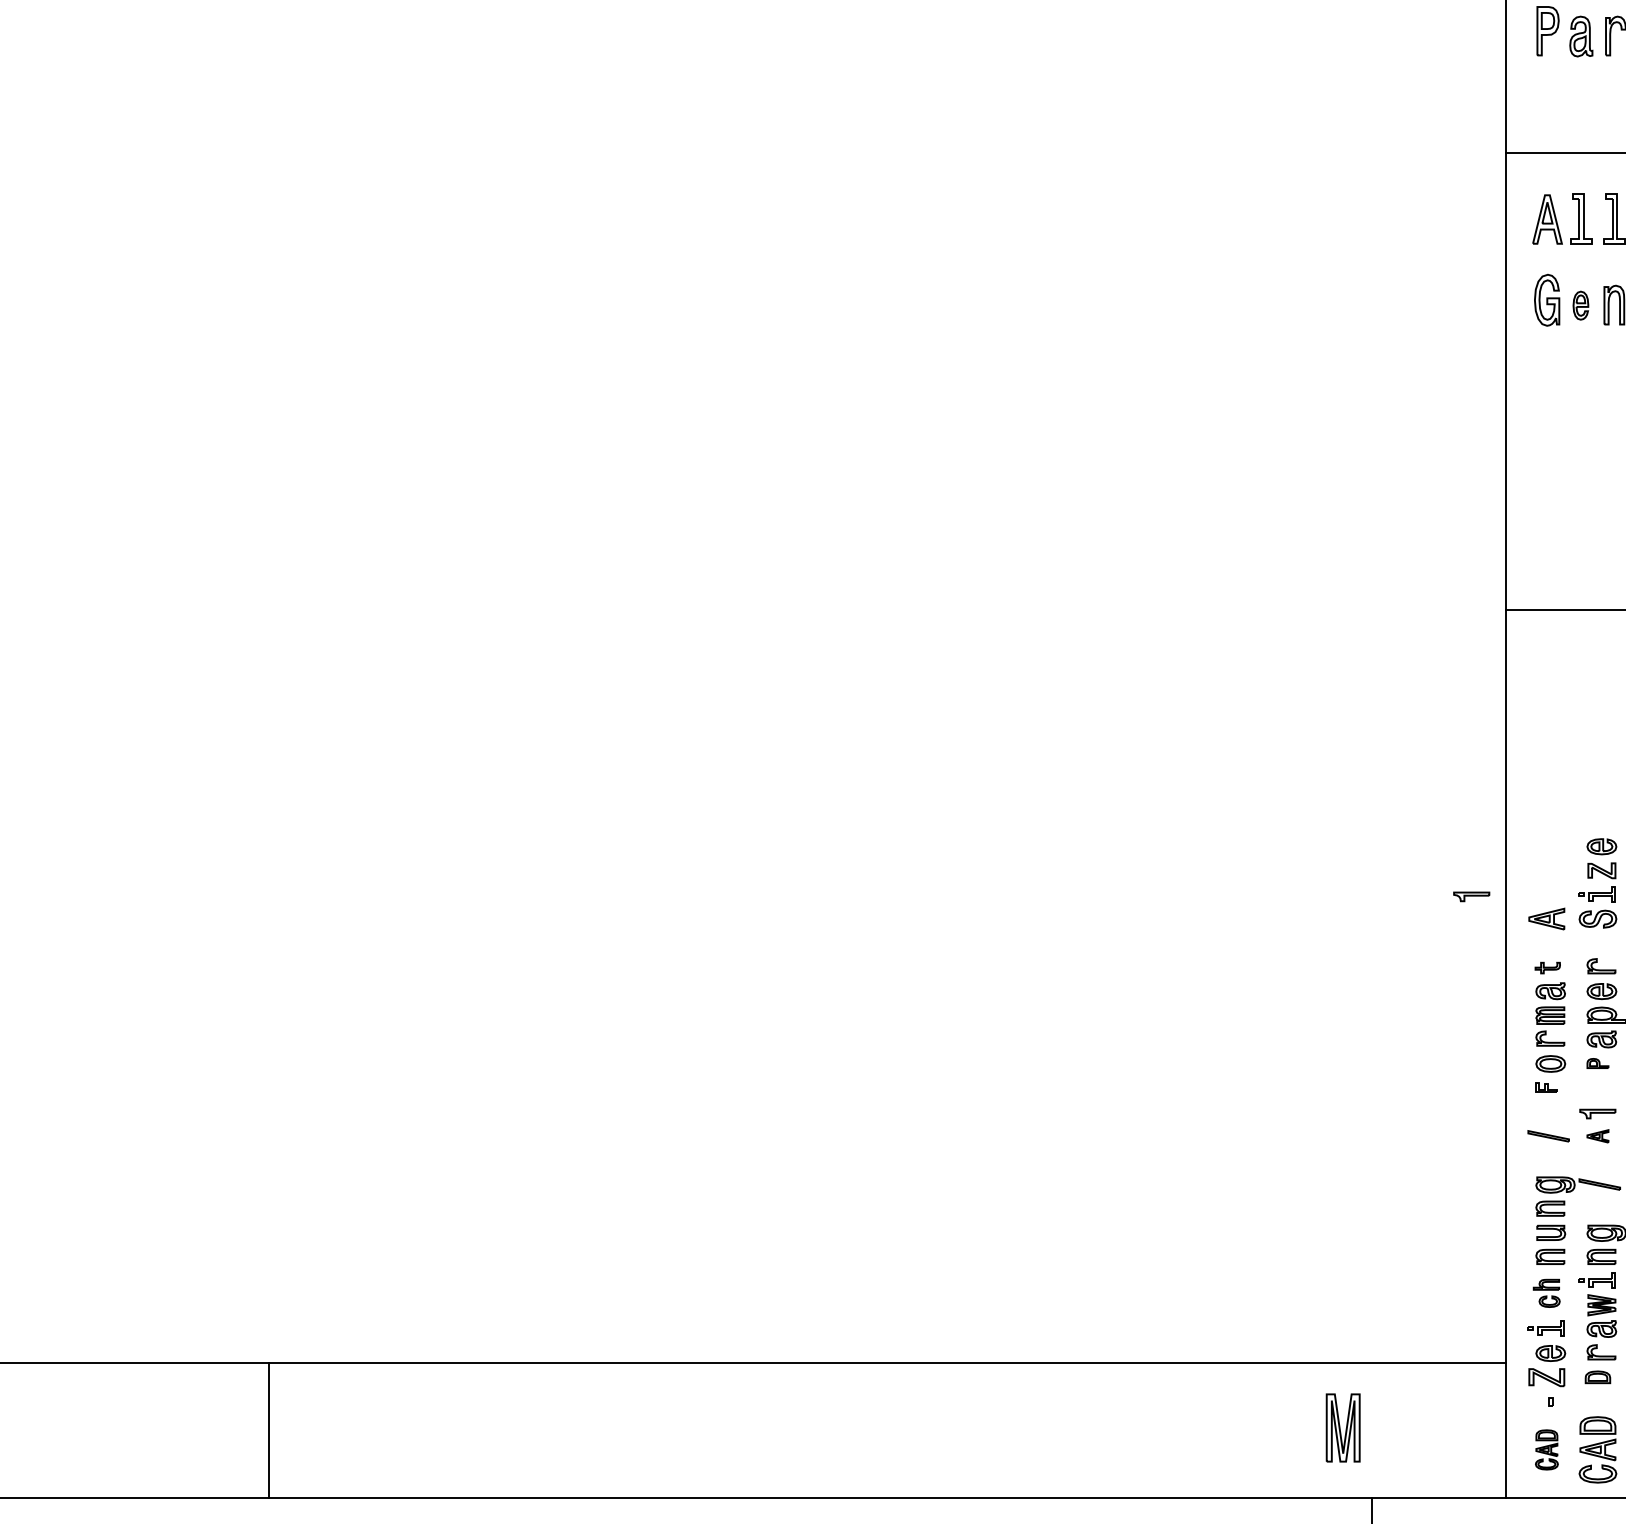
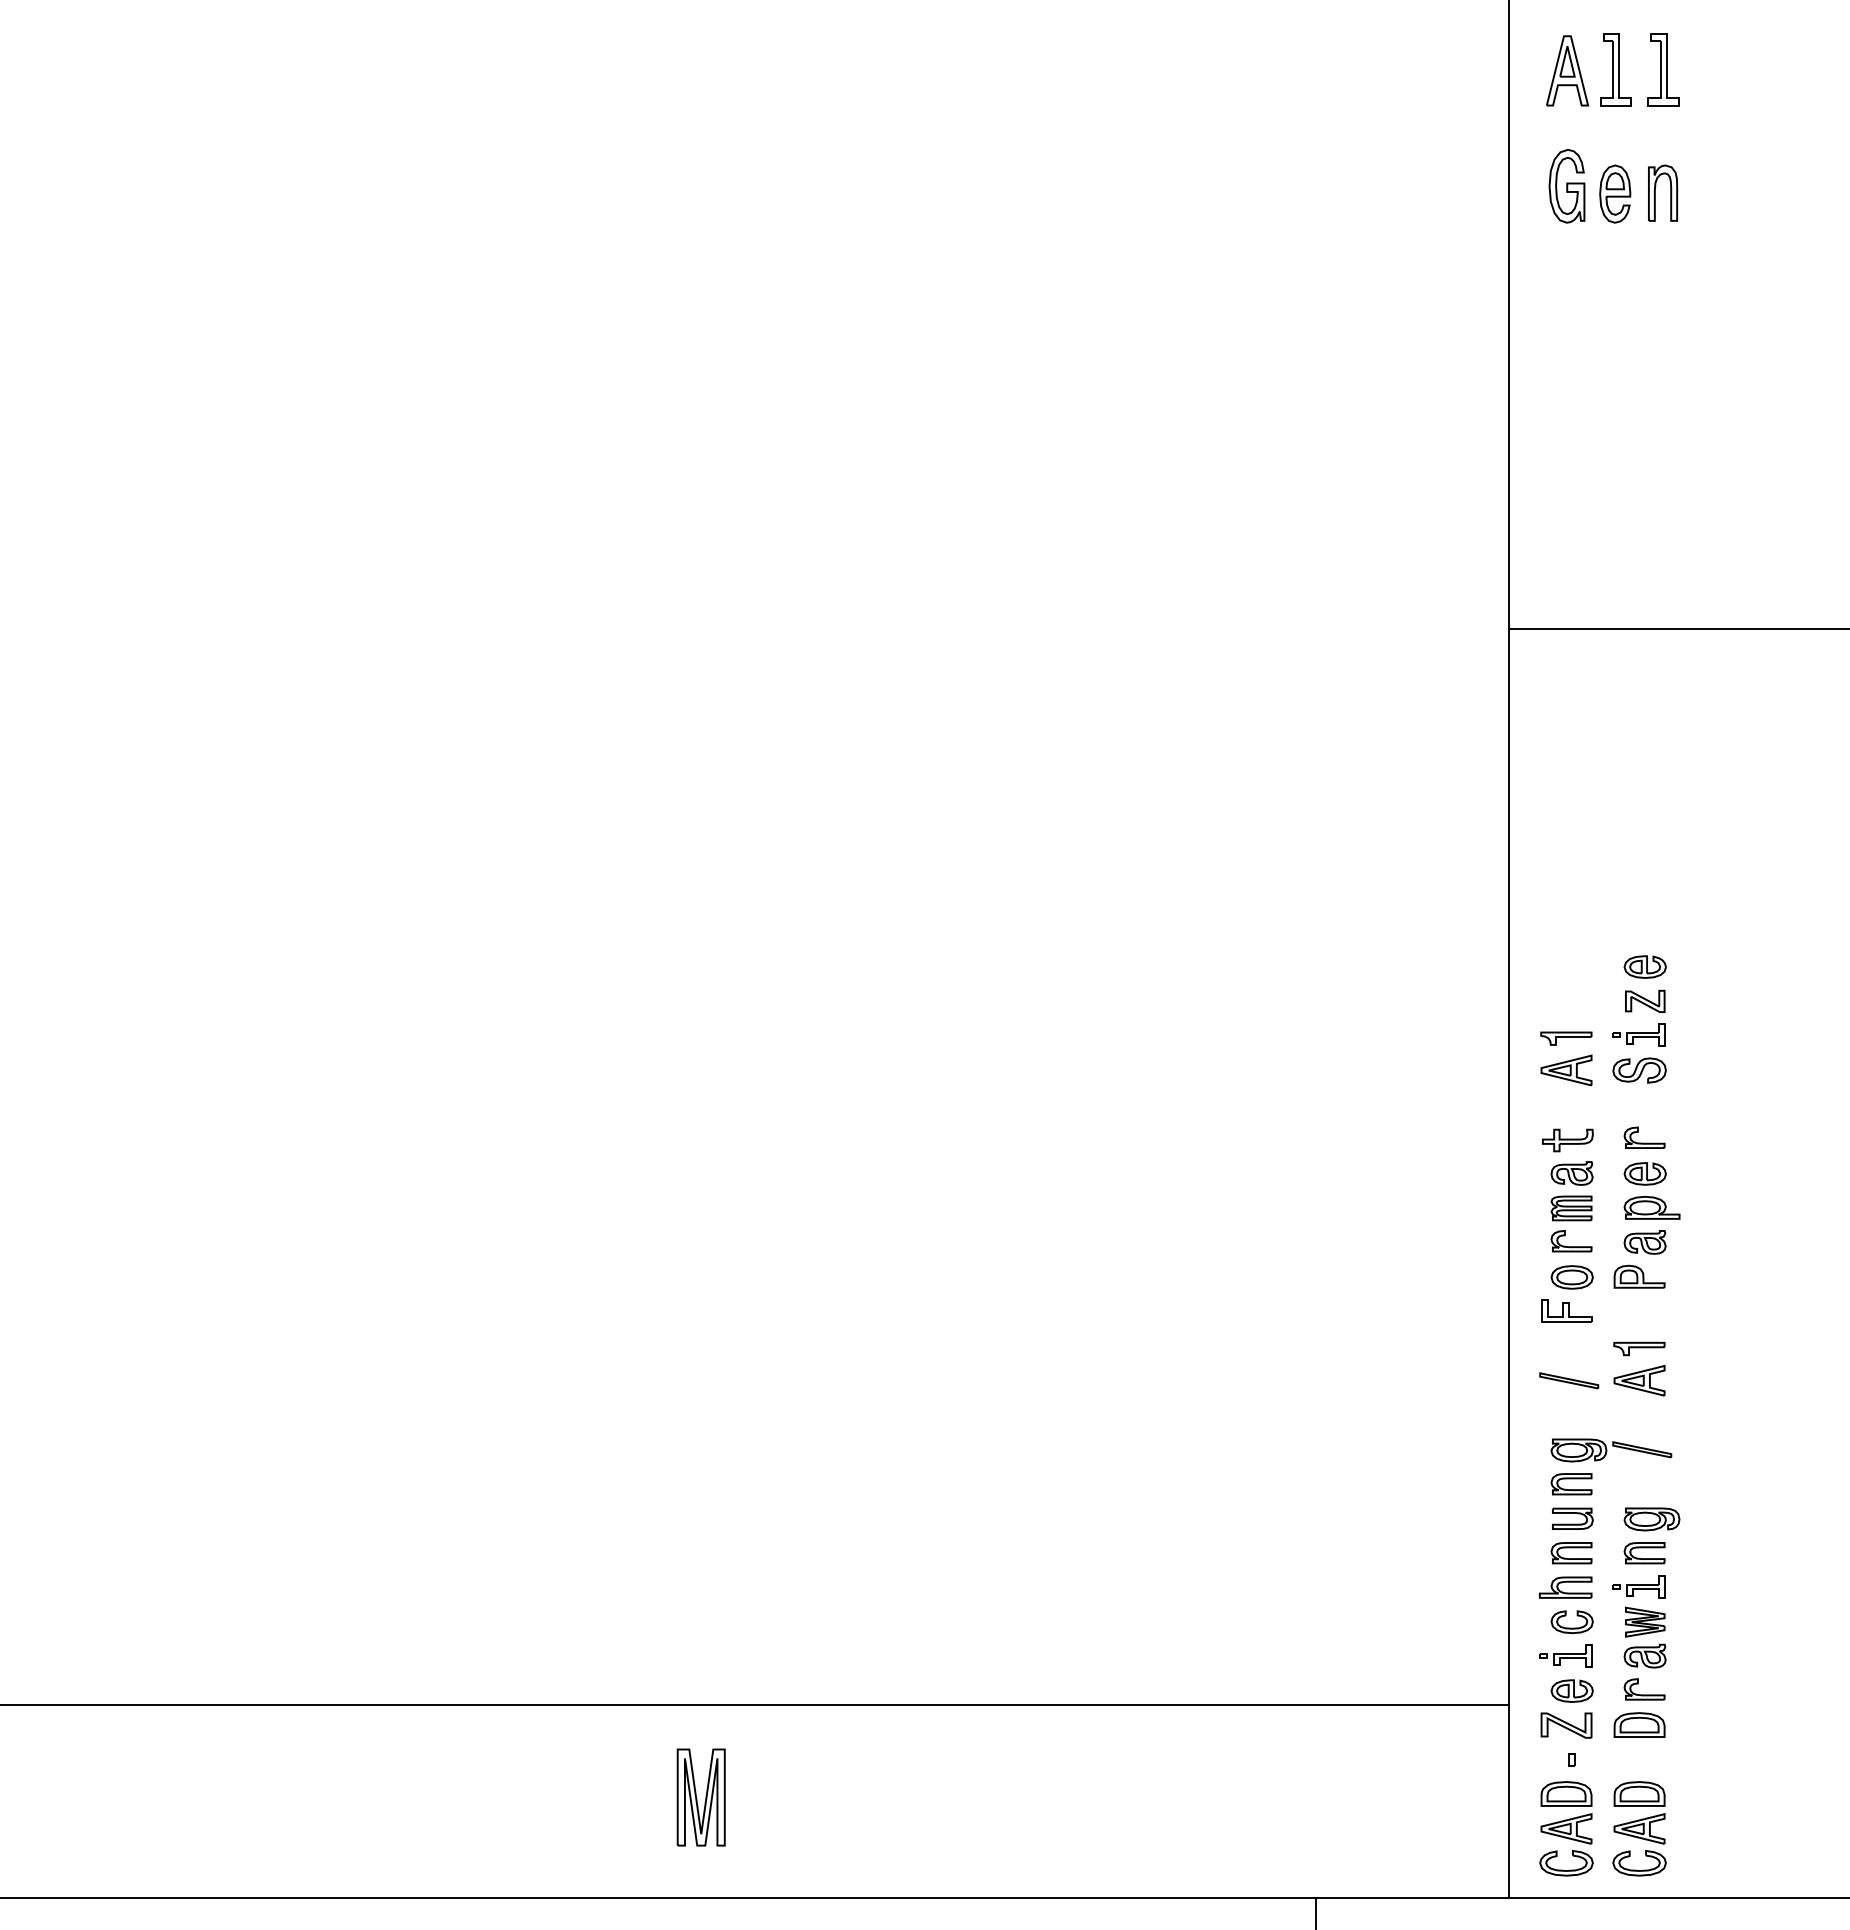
part: (1580, 305) -> (1614, 193), size x1.43
part: (1471, 896) -> (1566, 1038), moved
part: (1547, 967) -> (1567, 1139), size x1.43
part: (1597, 1063) -> (1638, 1276), size x1.67
part: (1546, 1087) -> (1566, 1311), size x1.67
part: (1597, 1136) -> (1638, 1381), size x1.67
part: (1546, 1293) -> (1566, 1605), size x1.43
part: (1597, 1377) -> (1638, 1725), size x1.43
part: (1342, 1427) -> (700, 1796), moved
part: (1546, 1449) -> (1566, 1828), size x1.67

